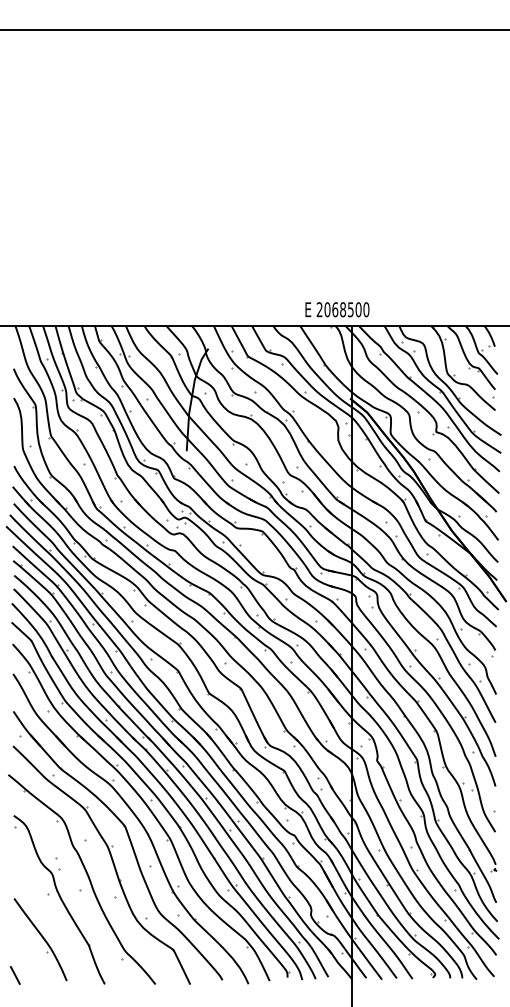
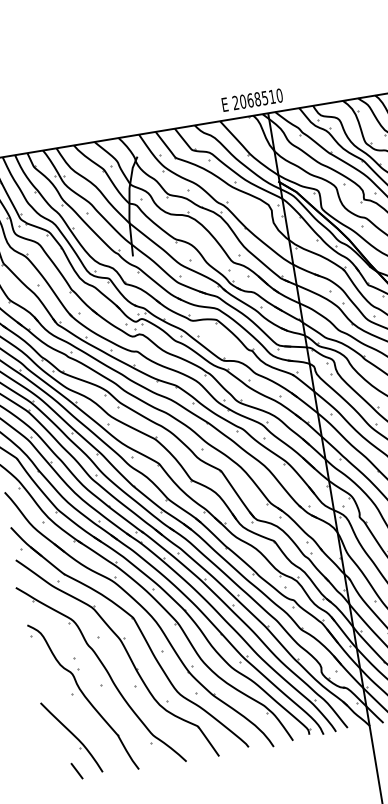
text: (358, 309) -> (272, 96), 2068500 -> 2068510
line: (15, 975) -> (77, 771), moved

